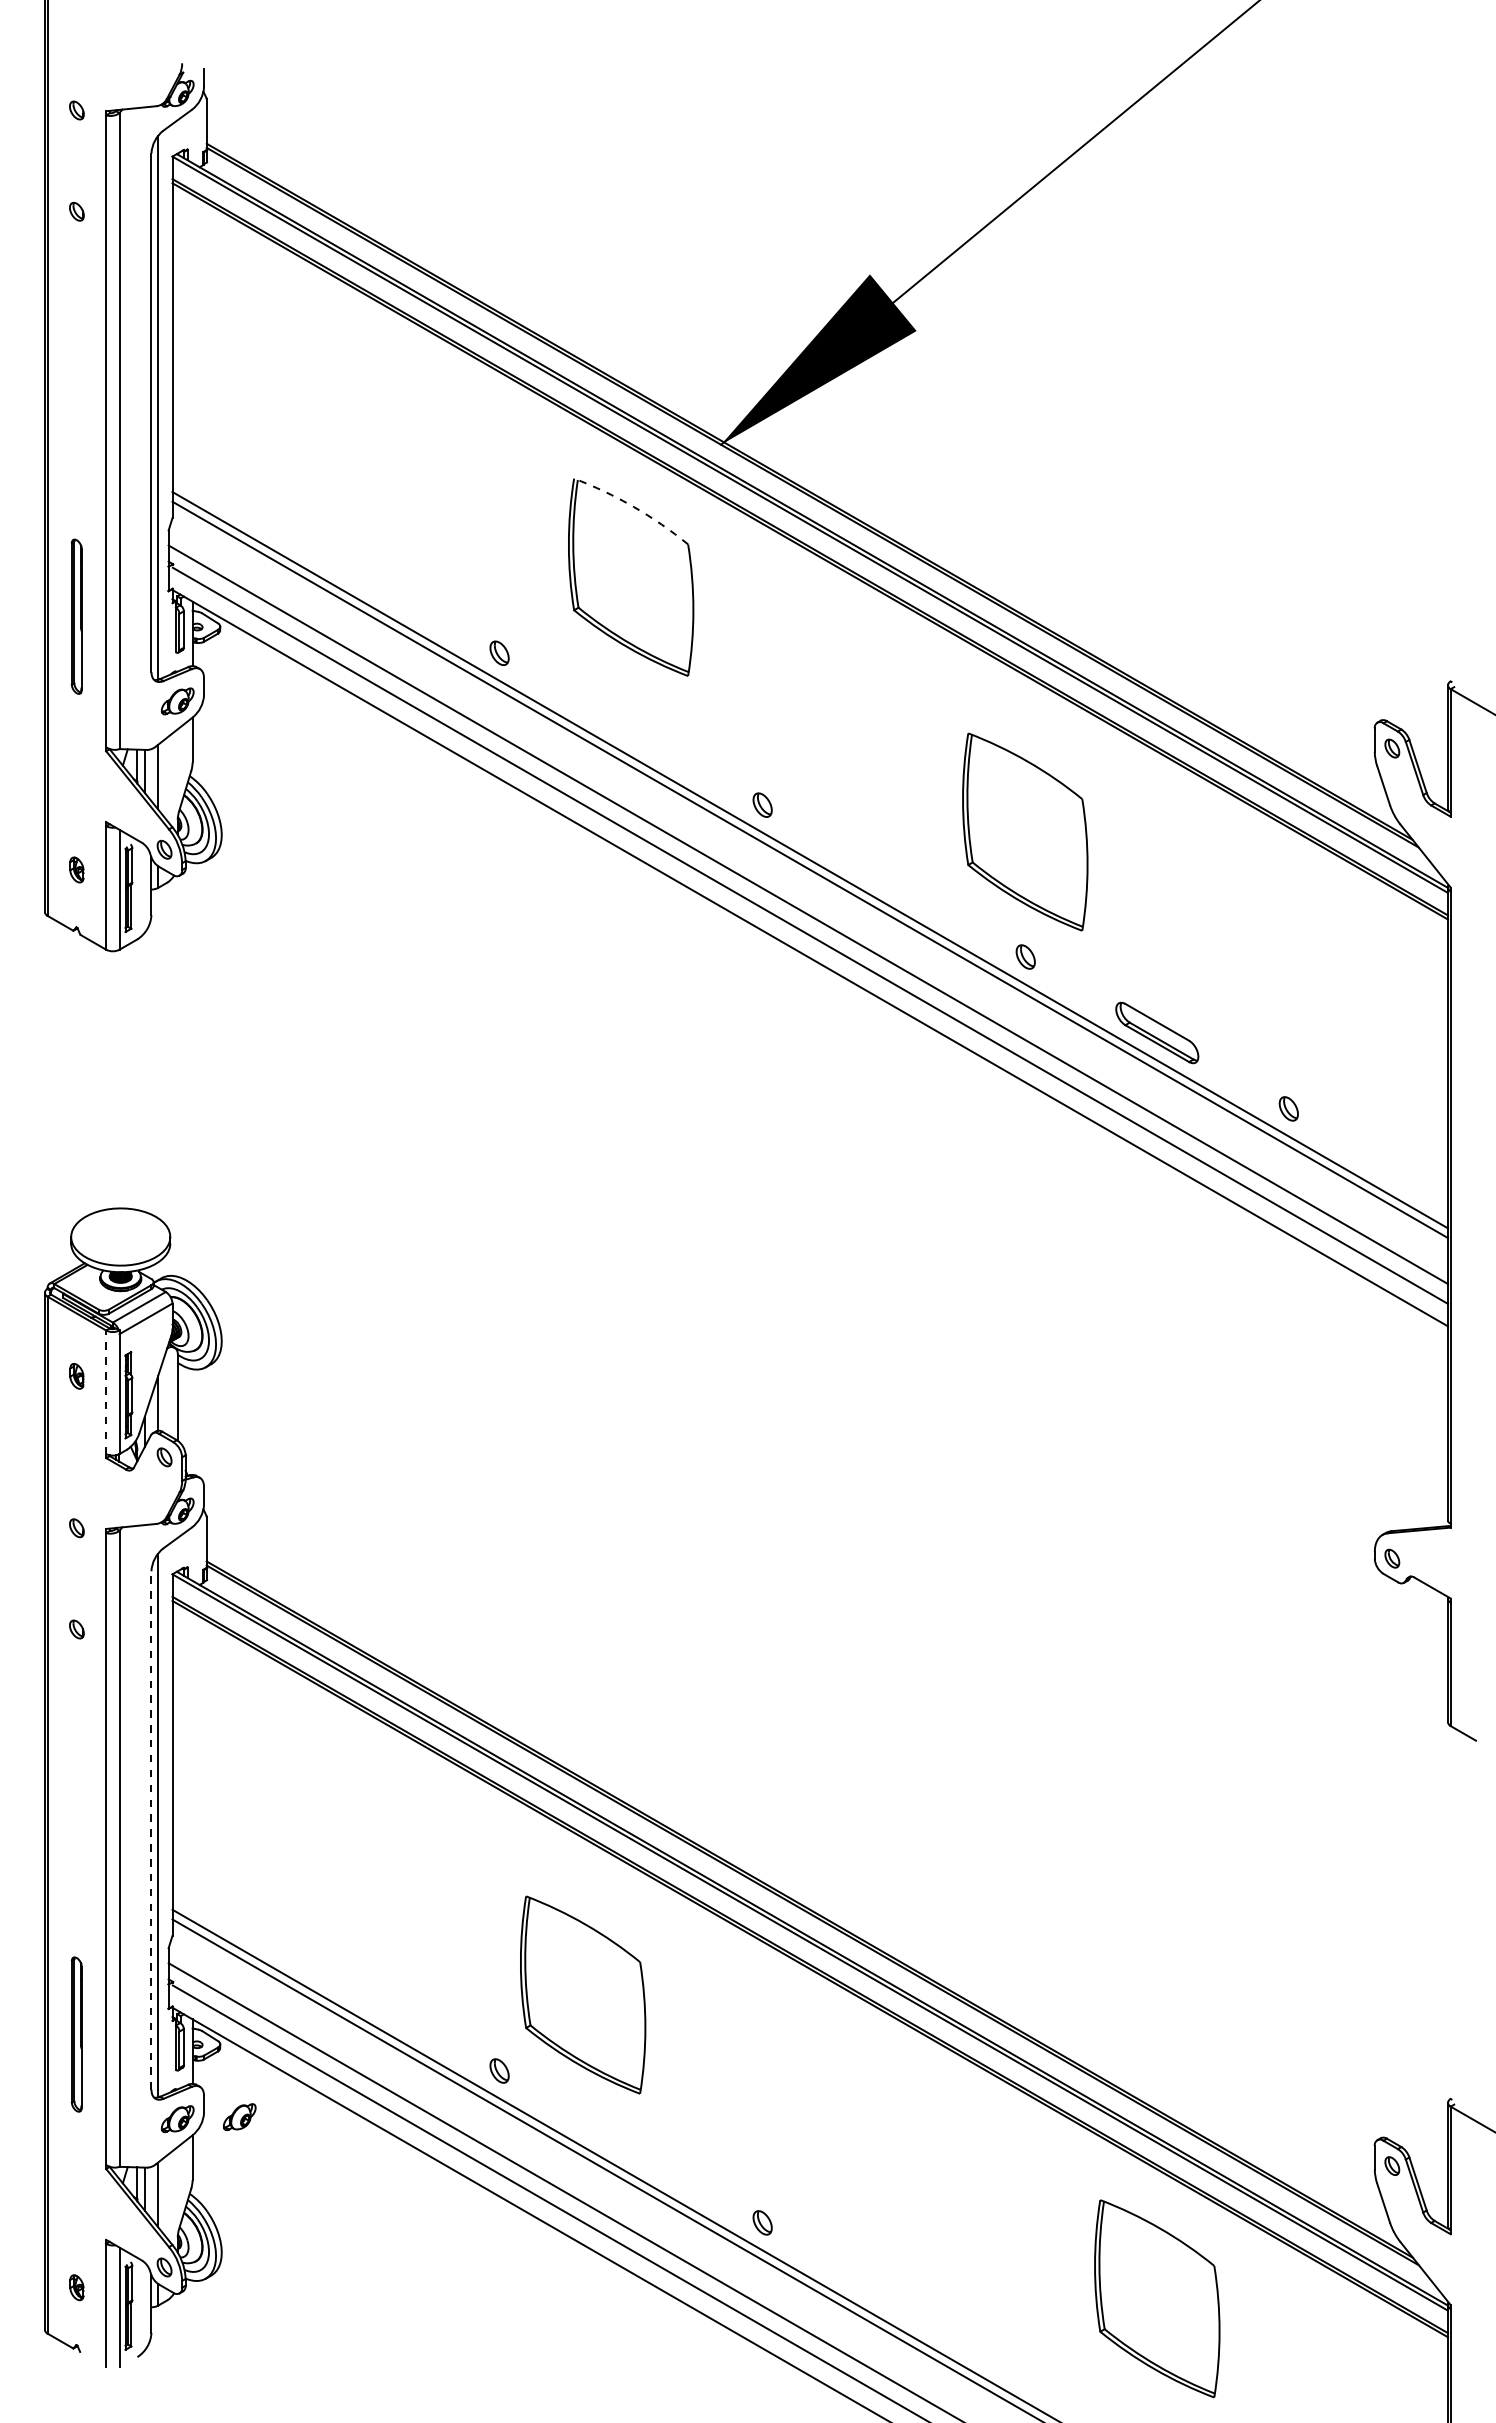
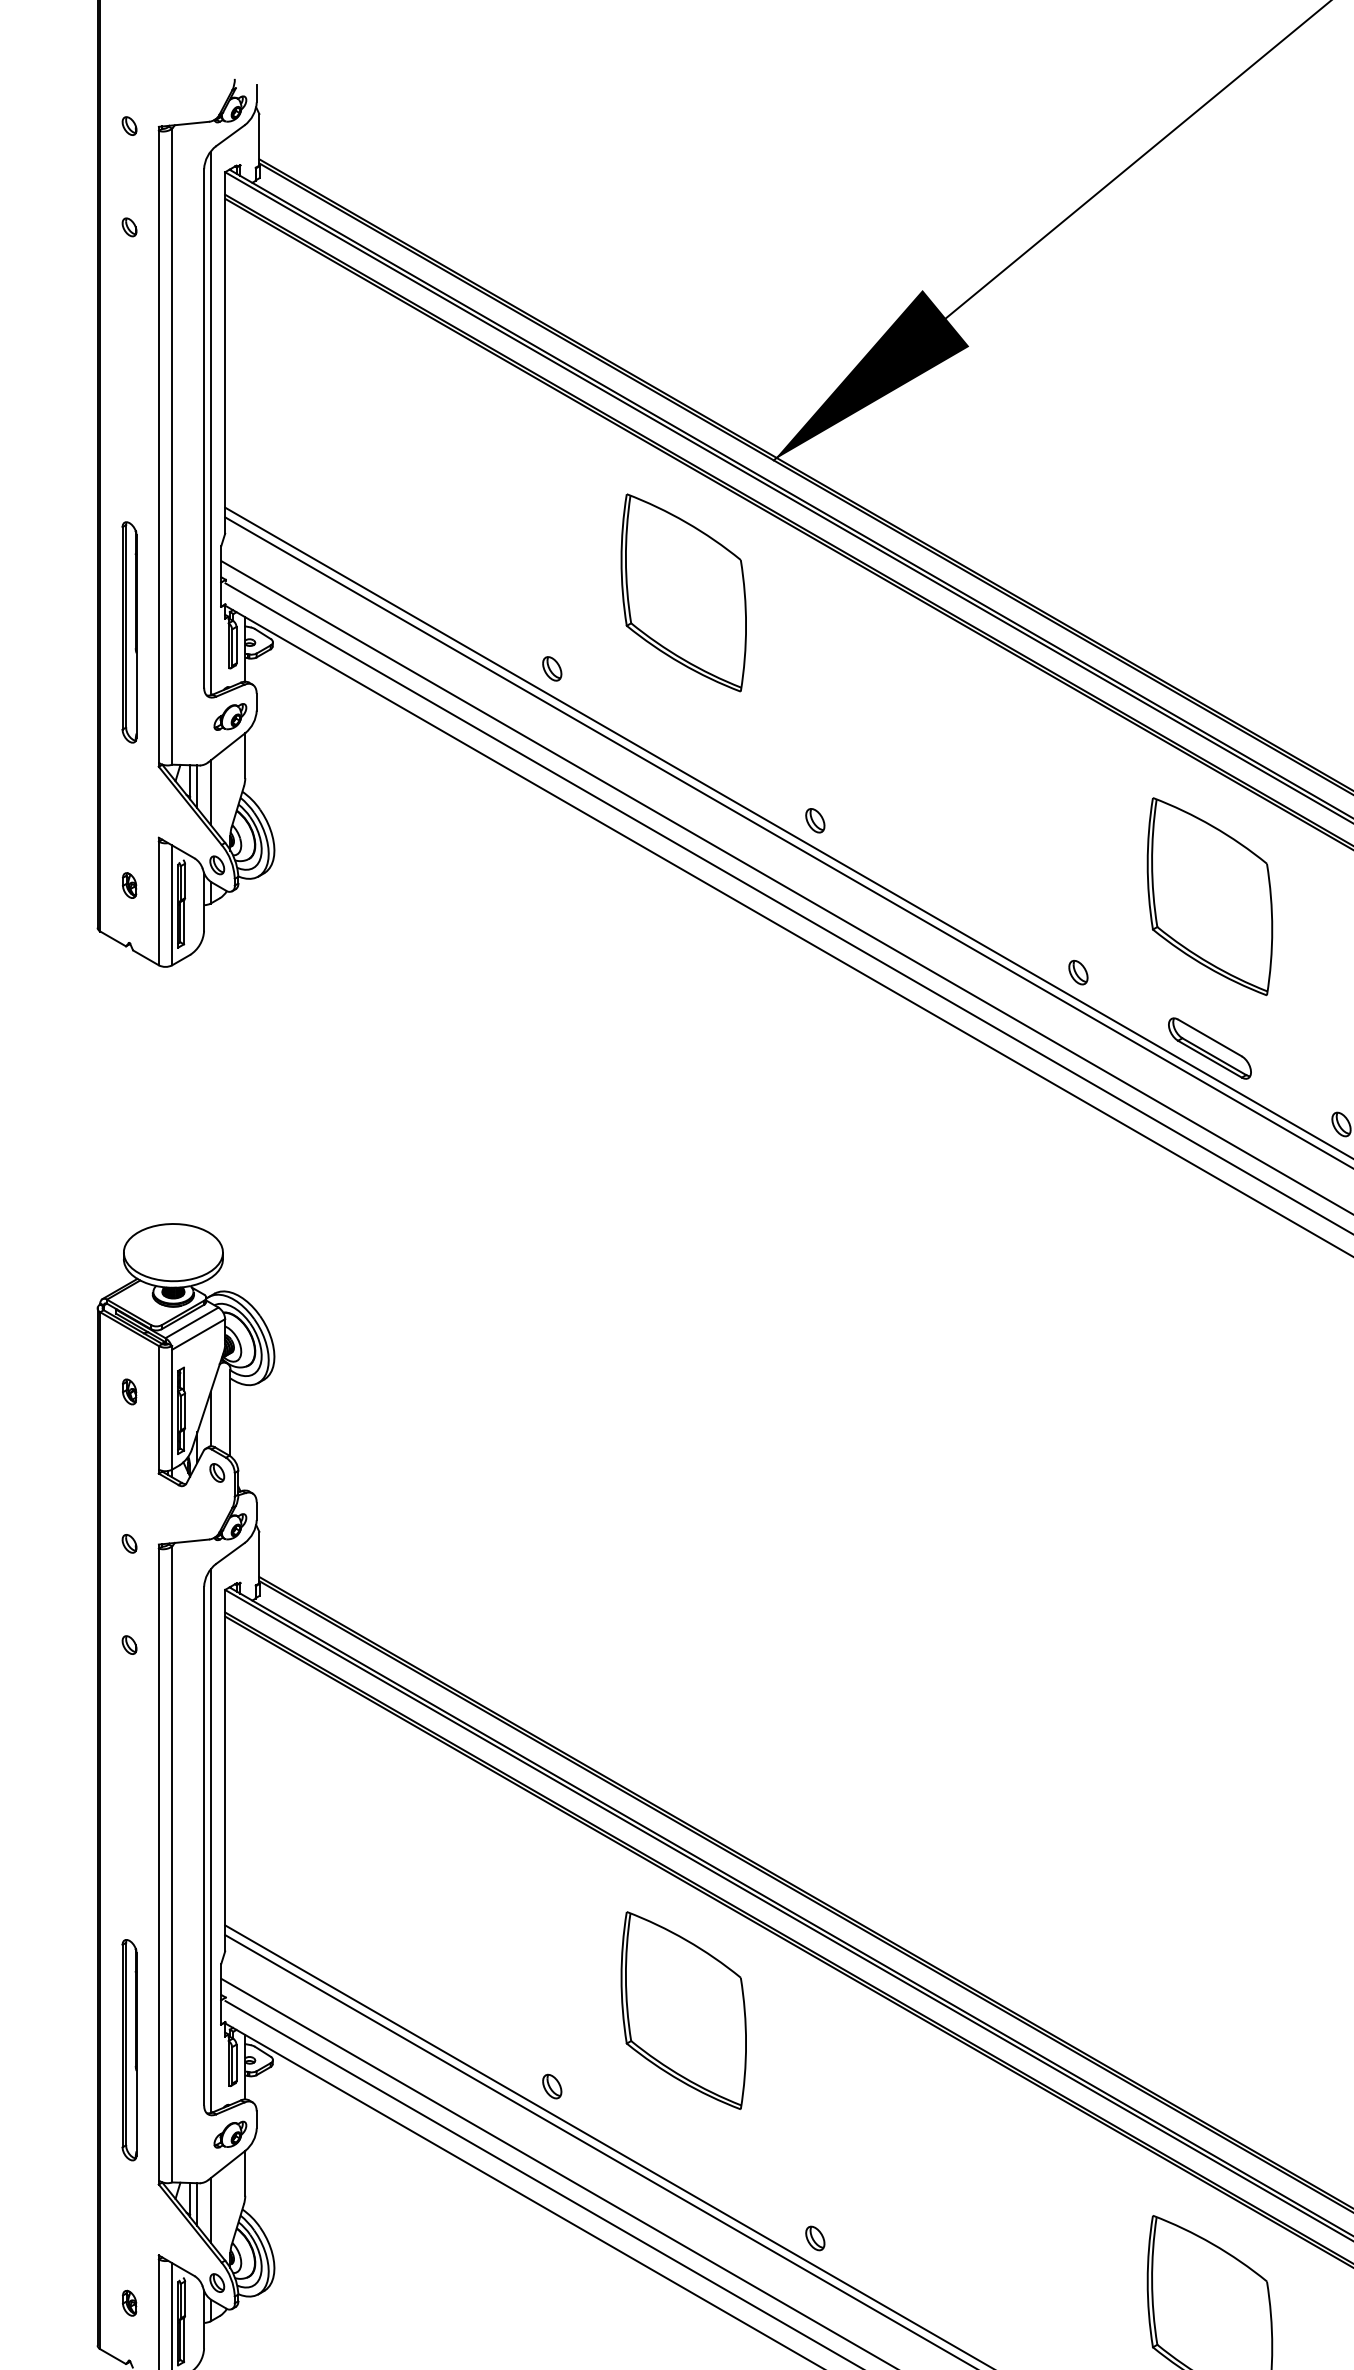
arc: (633, 506) -> (686, 522), dashed -> solid
part: (76, 616) -> (129, 632), size x1.43
part: (1025, 831) -> (1210, 896), moved
line: (106, 1392) -> (159, 1408), dashed -> solid
line: (151, 1830) -> (204, 1846), dashed -> solid
part: (583, 1994) -> (684, 2010), moved
part: (76, 2034) -> (129, 2050), size x1.43
part: (239, 2117) -> (292, 2133), removed

